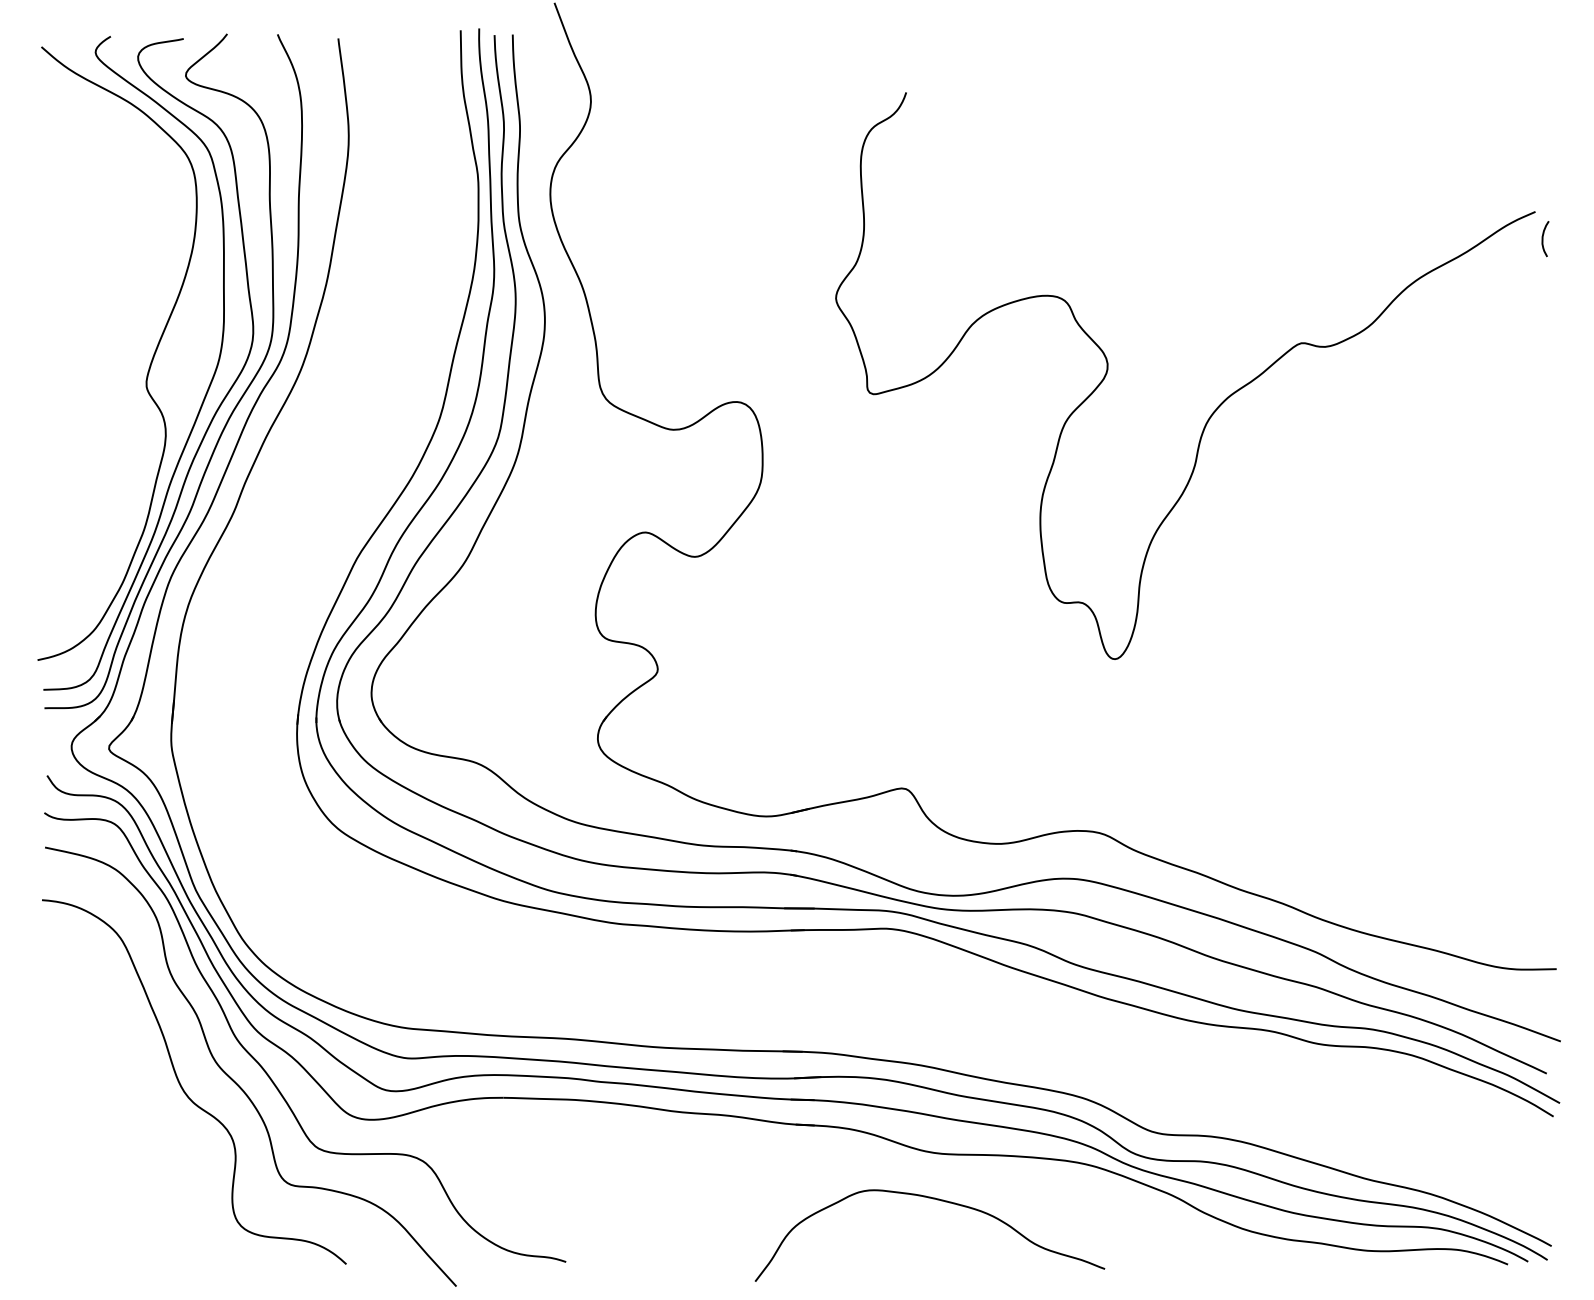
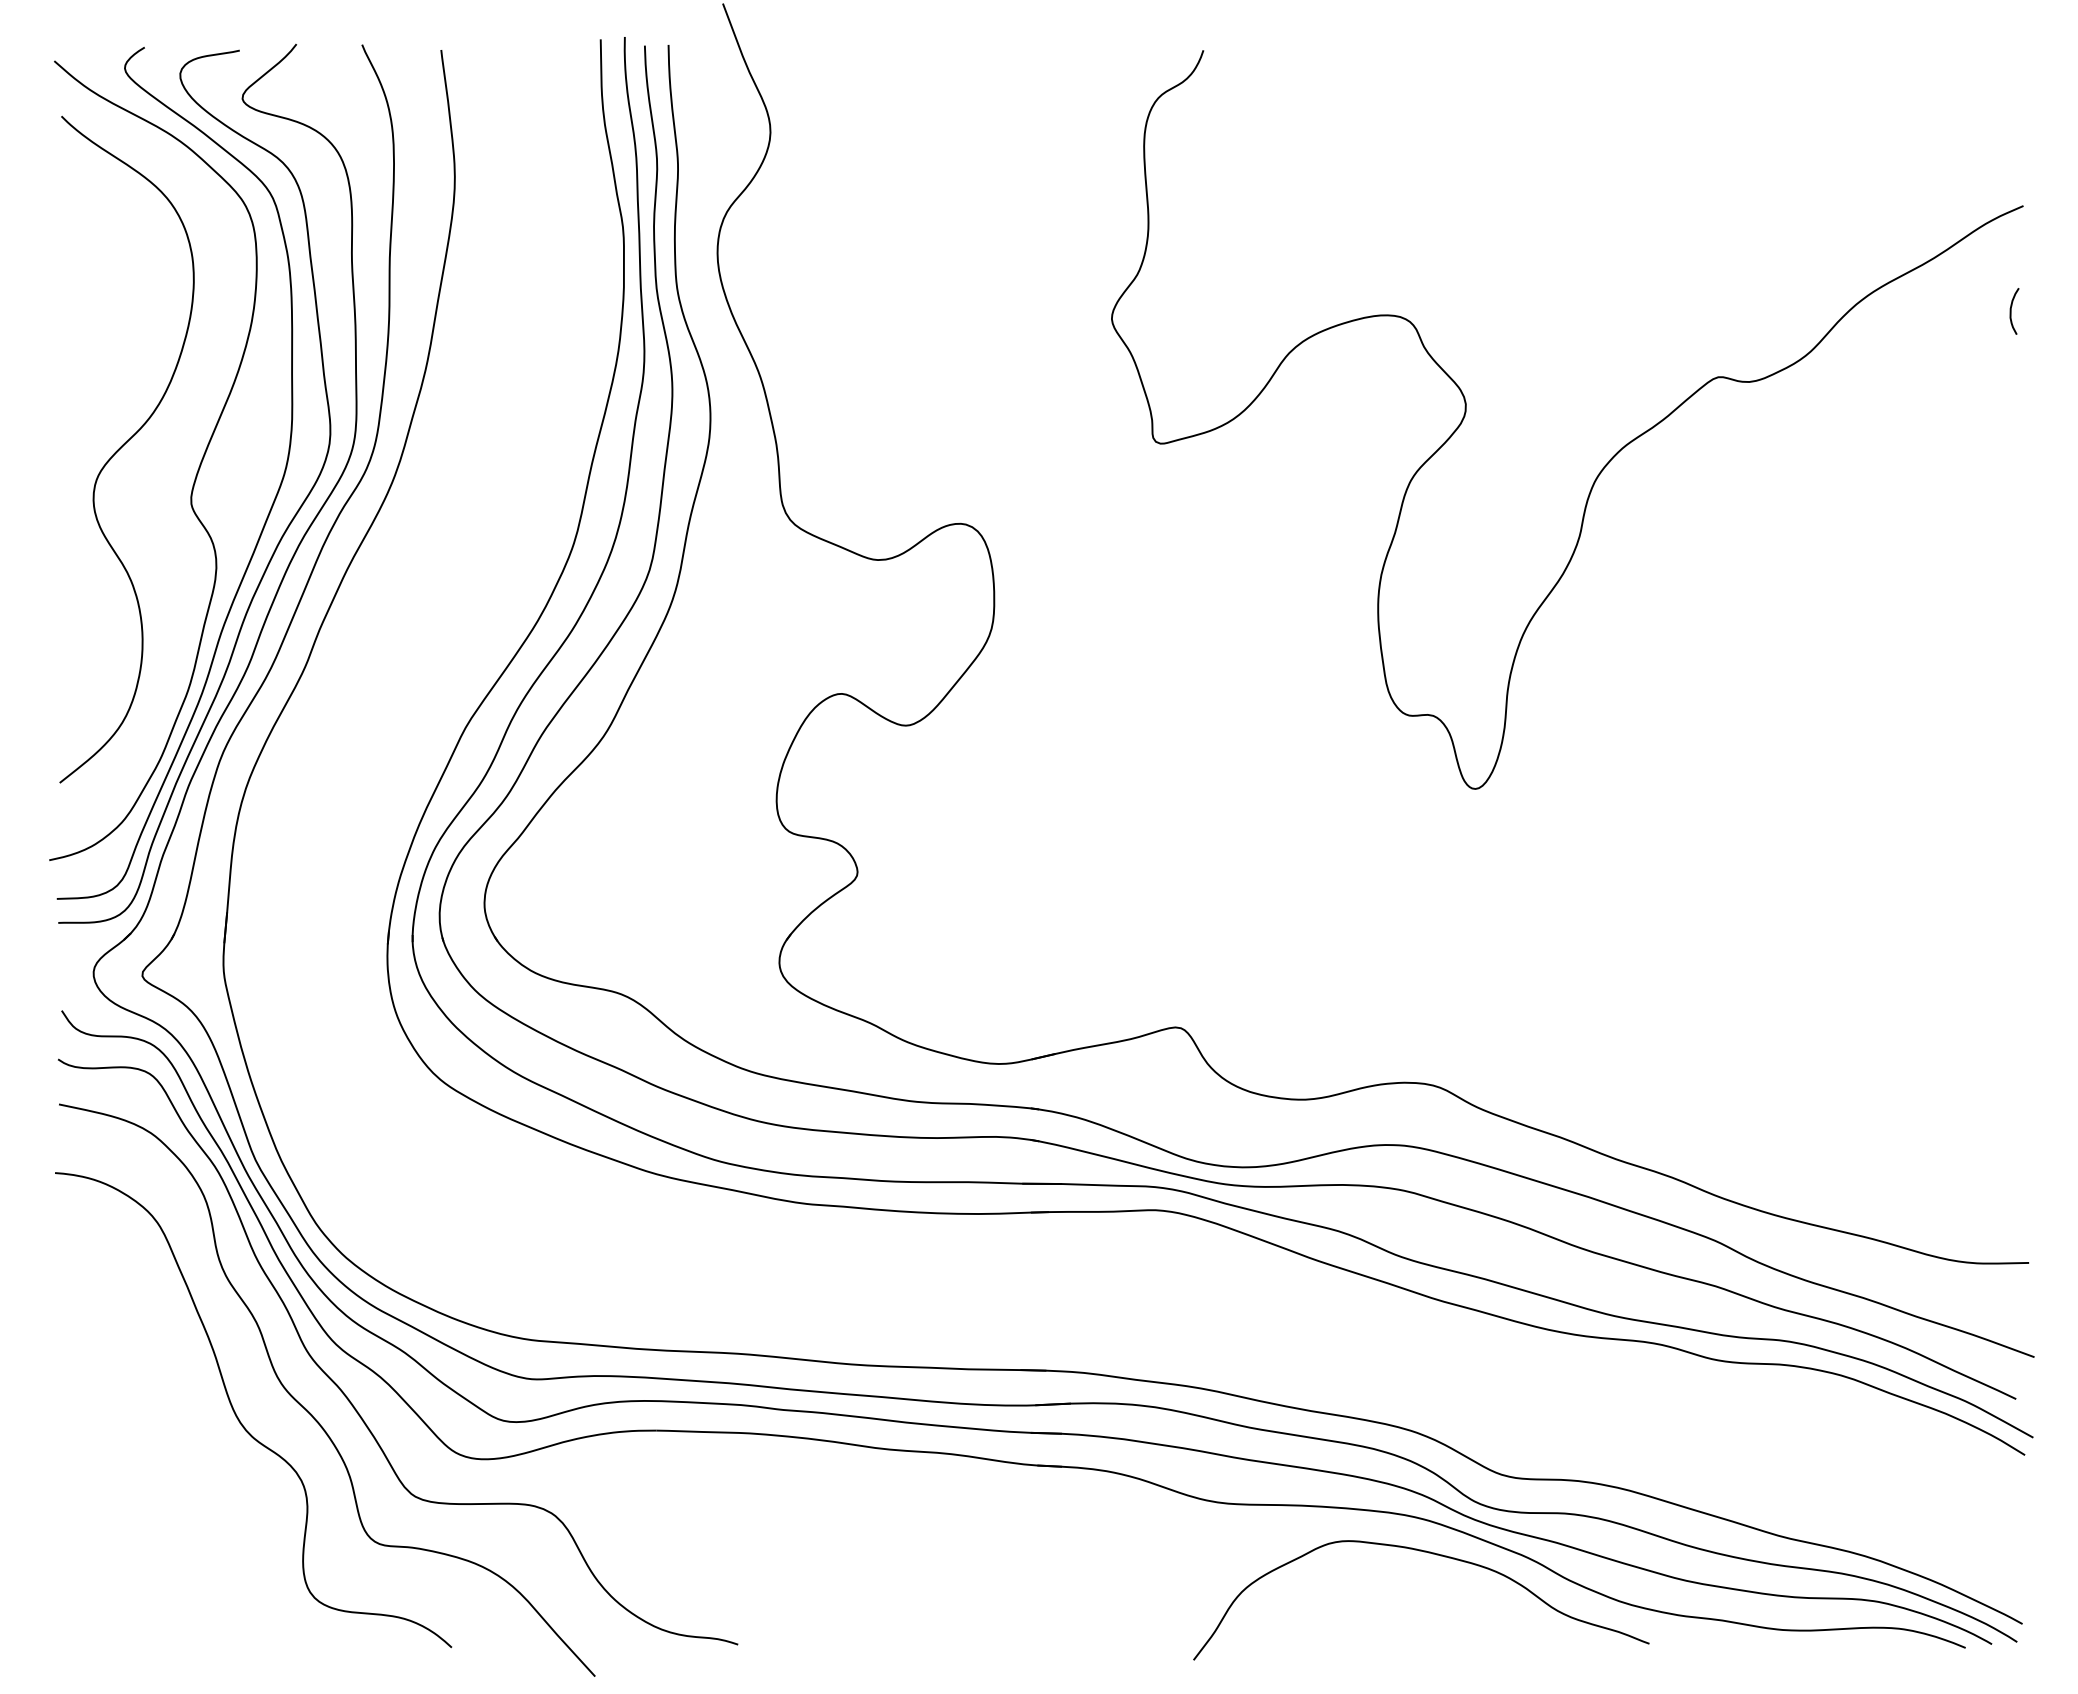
curve: (94, 342) -> (123, 446), added
curve: (1218, 405) -> (1610, 458), moved
curve: (938, 1200) -> (1432, 1554), moved

